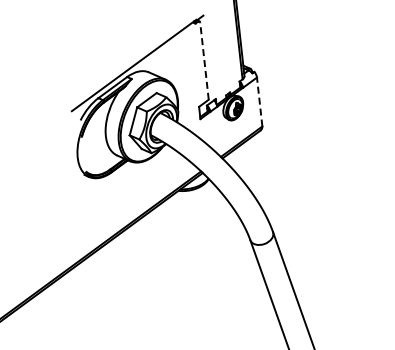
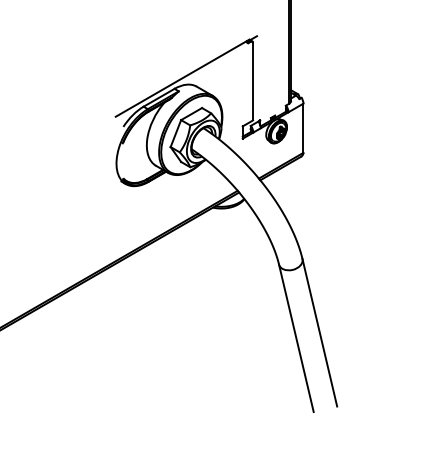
line: (204, 61) -> (253, 81), dashed -> solid
line: (259, 102) -> (303, 128), dashed -> solid

